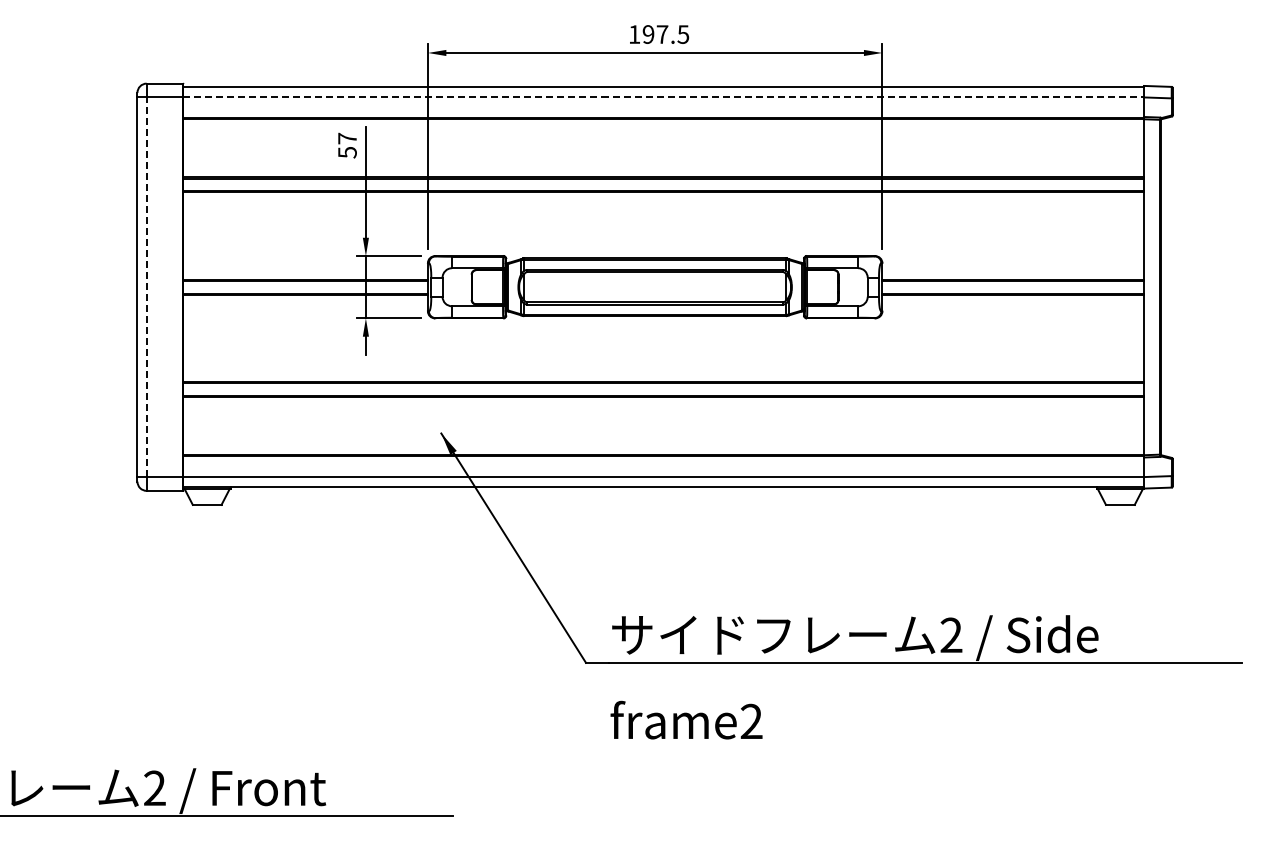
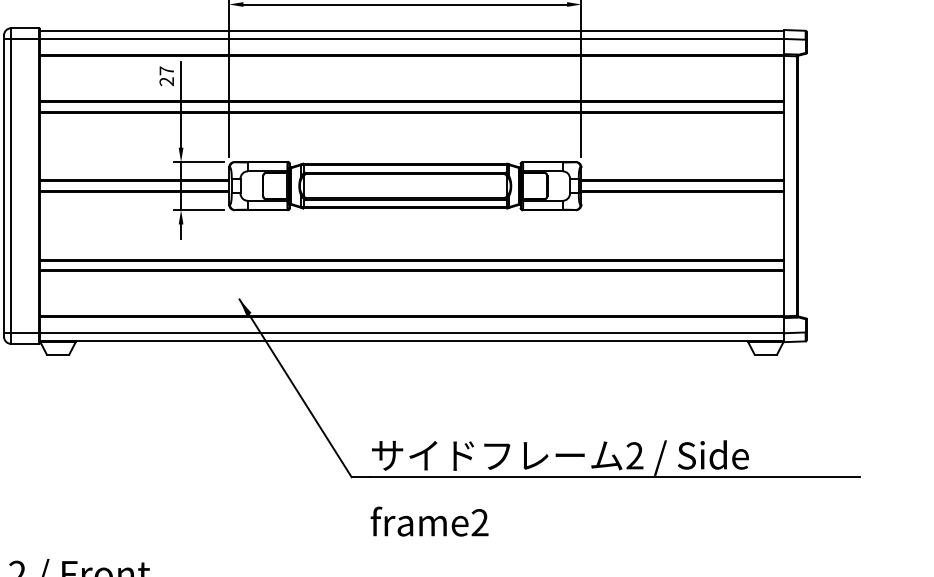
line: (664, 97) -> (412, 39), dashed -> solid
text: (347, 152) -> (166, 81), 57 -> 27
line: (146, 287) -> (11, 186), dashed -> solid

